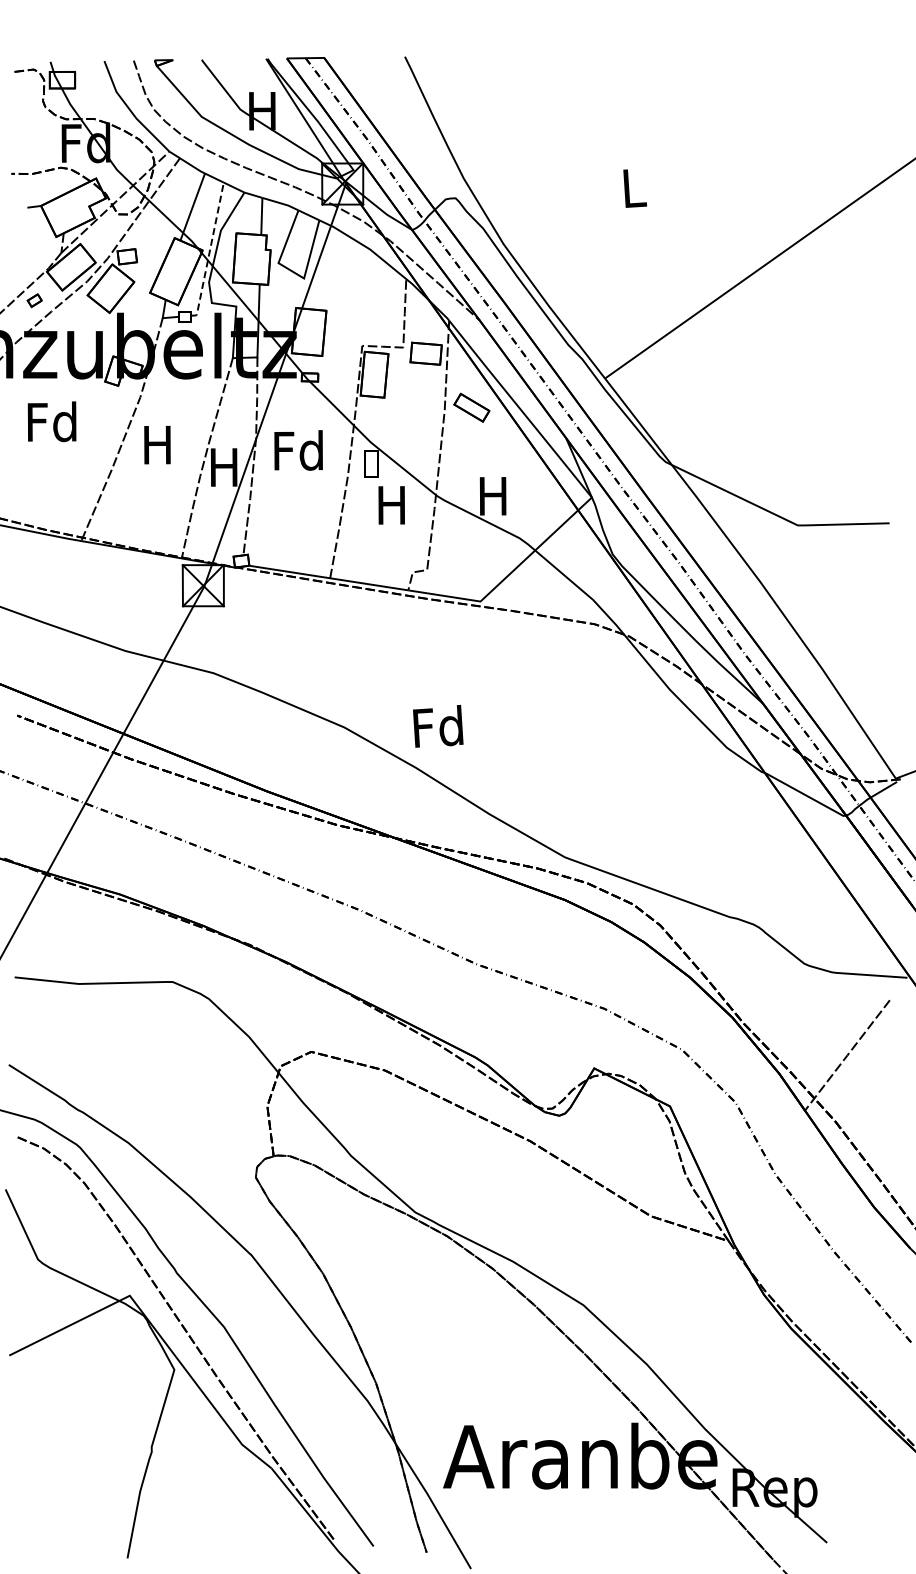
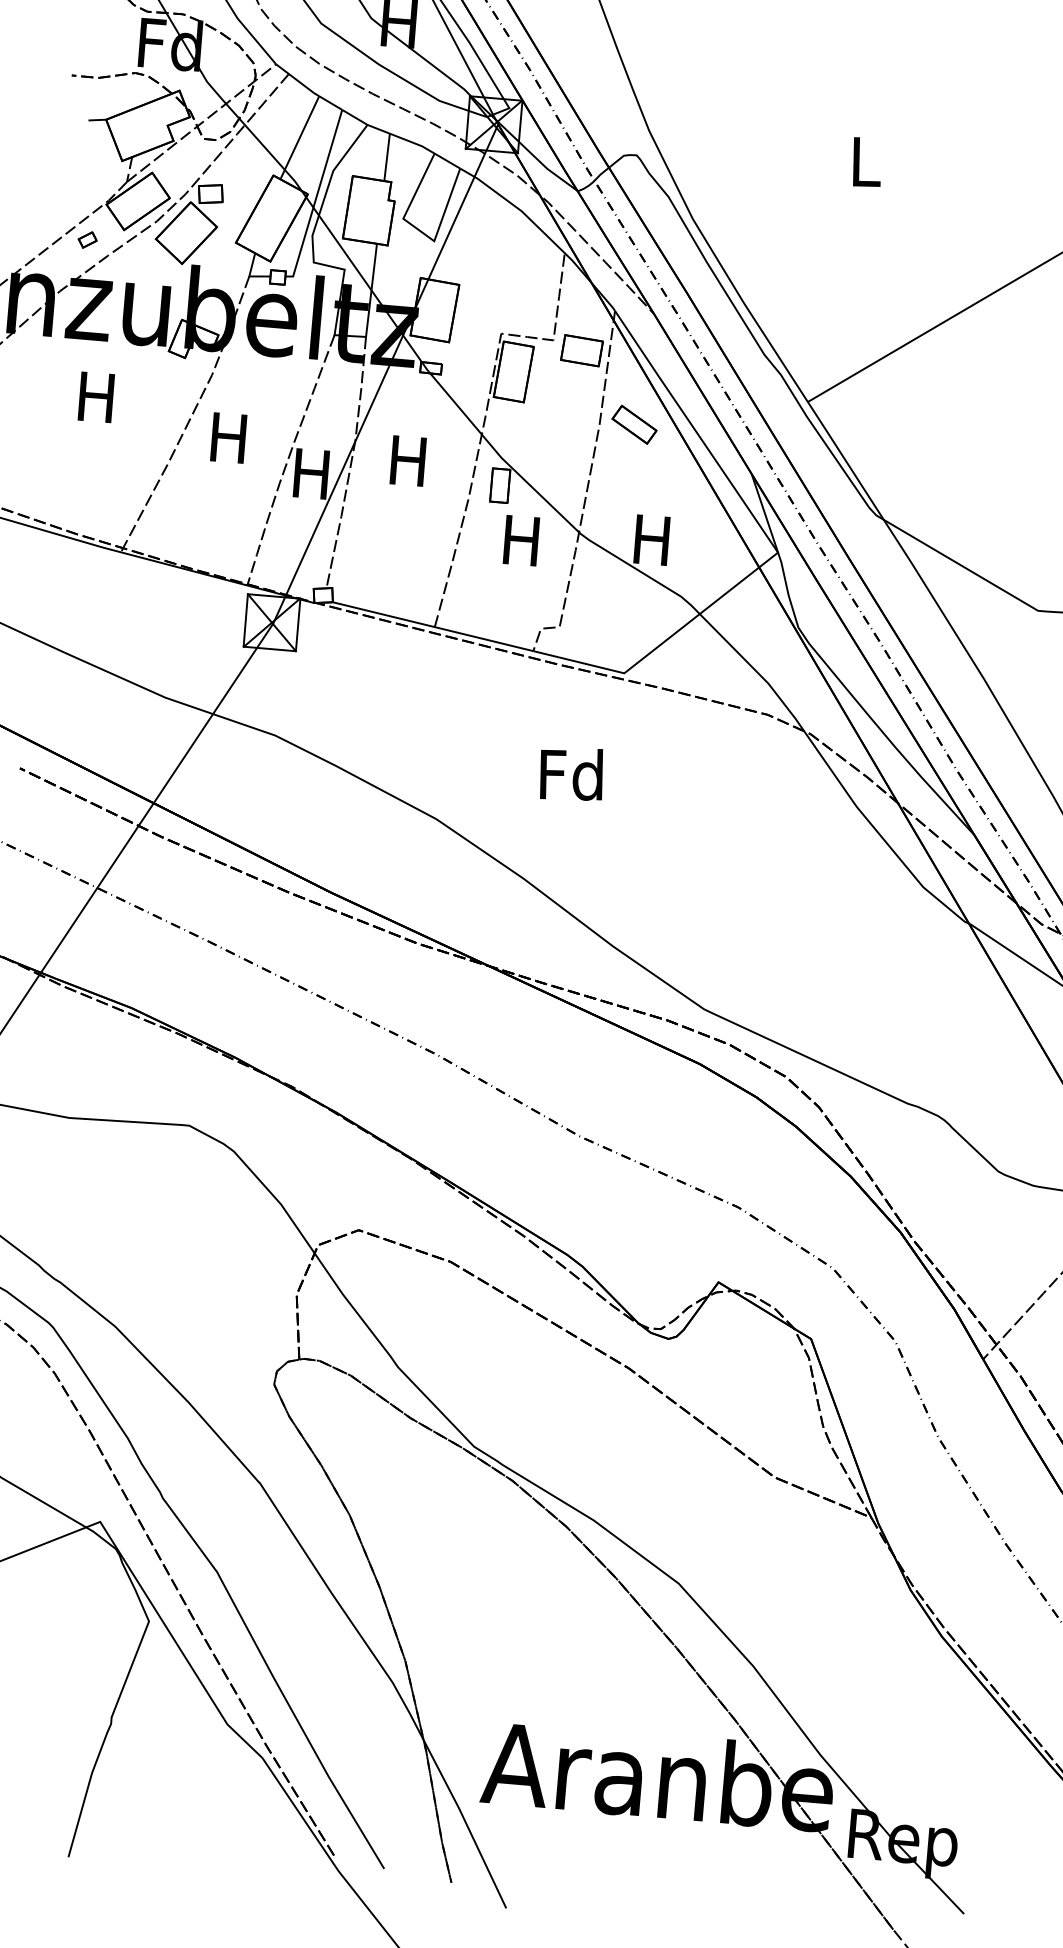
line: (209, 251) -> (316, 196), dashed -> solid
text: (51, 421) -> (95, 396), Fd -> H
text: (298, 450) -> (408, 460), Fd -> H
text: (438, 726) -> (571, 774), moved

